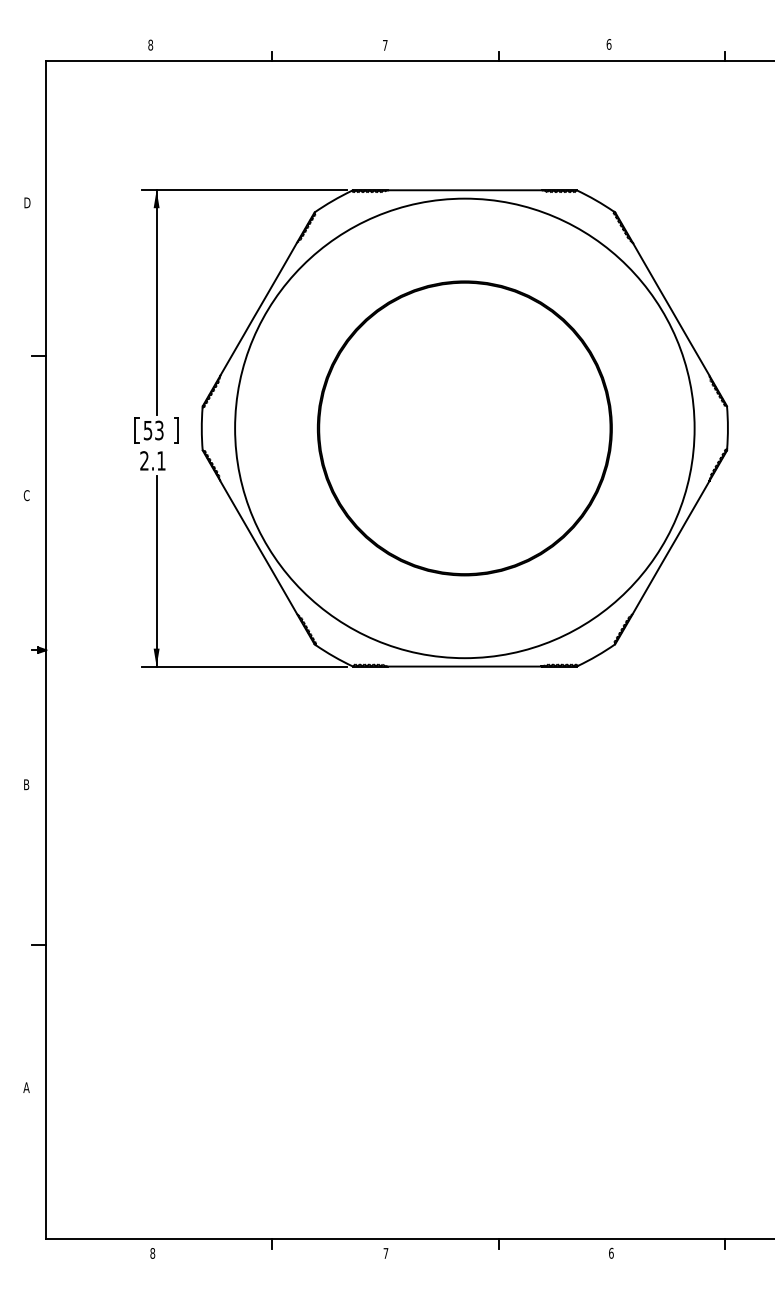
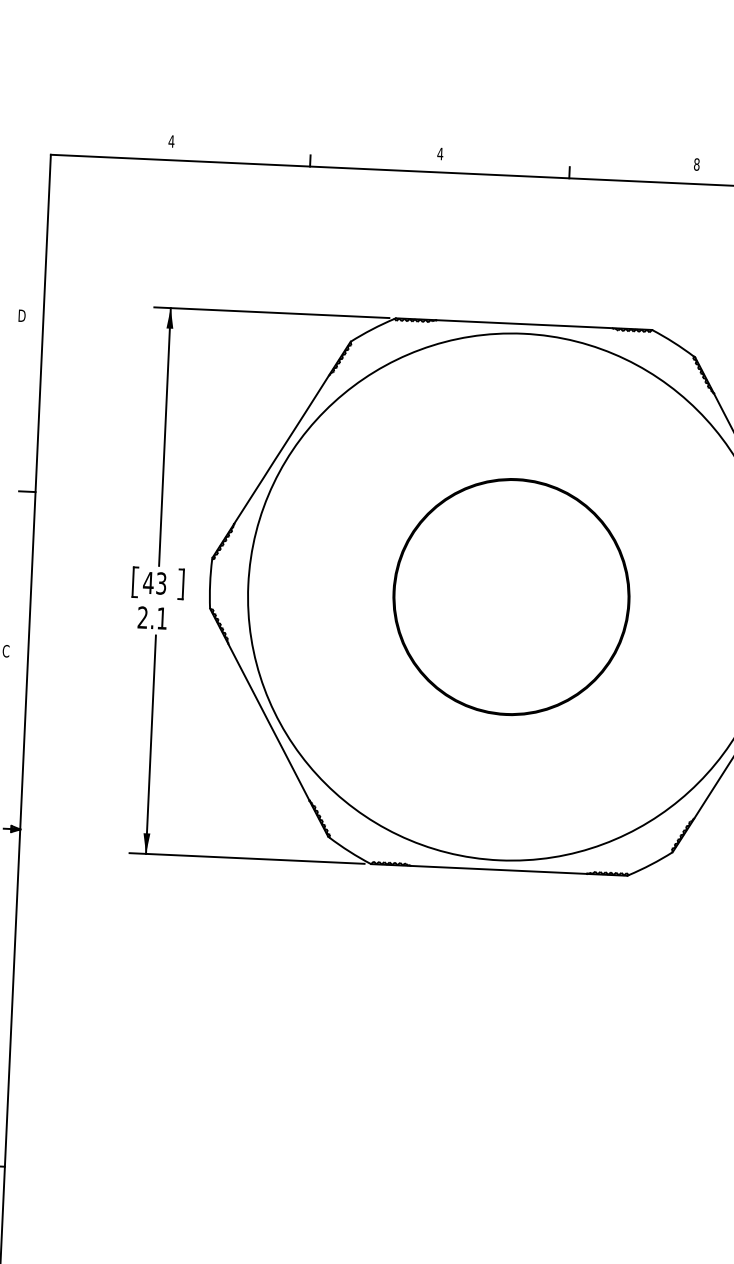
text: (150, 44) -> (171, 140), 8 -> 4
text: (608, 44) -> (696, 164), 6 -> 8
text: (384, 45) -> (439, 154), 7 -> 4
part: (464, 428) -> (511, 597), size x0.7
text: (147, 430) -> (147, 582), 53 -> 43

